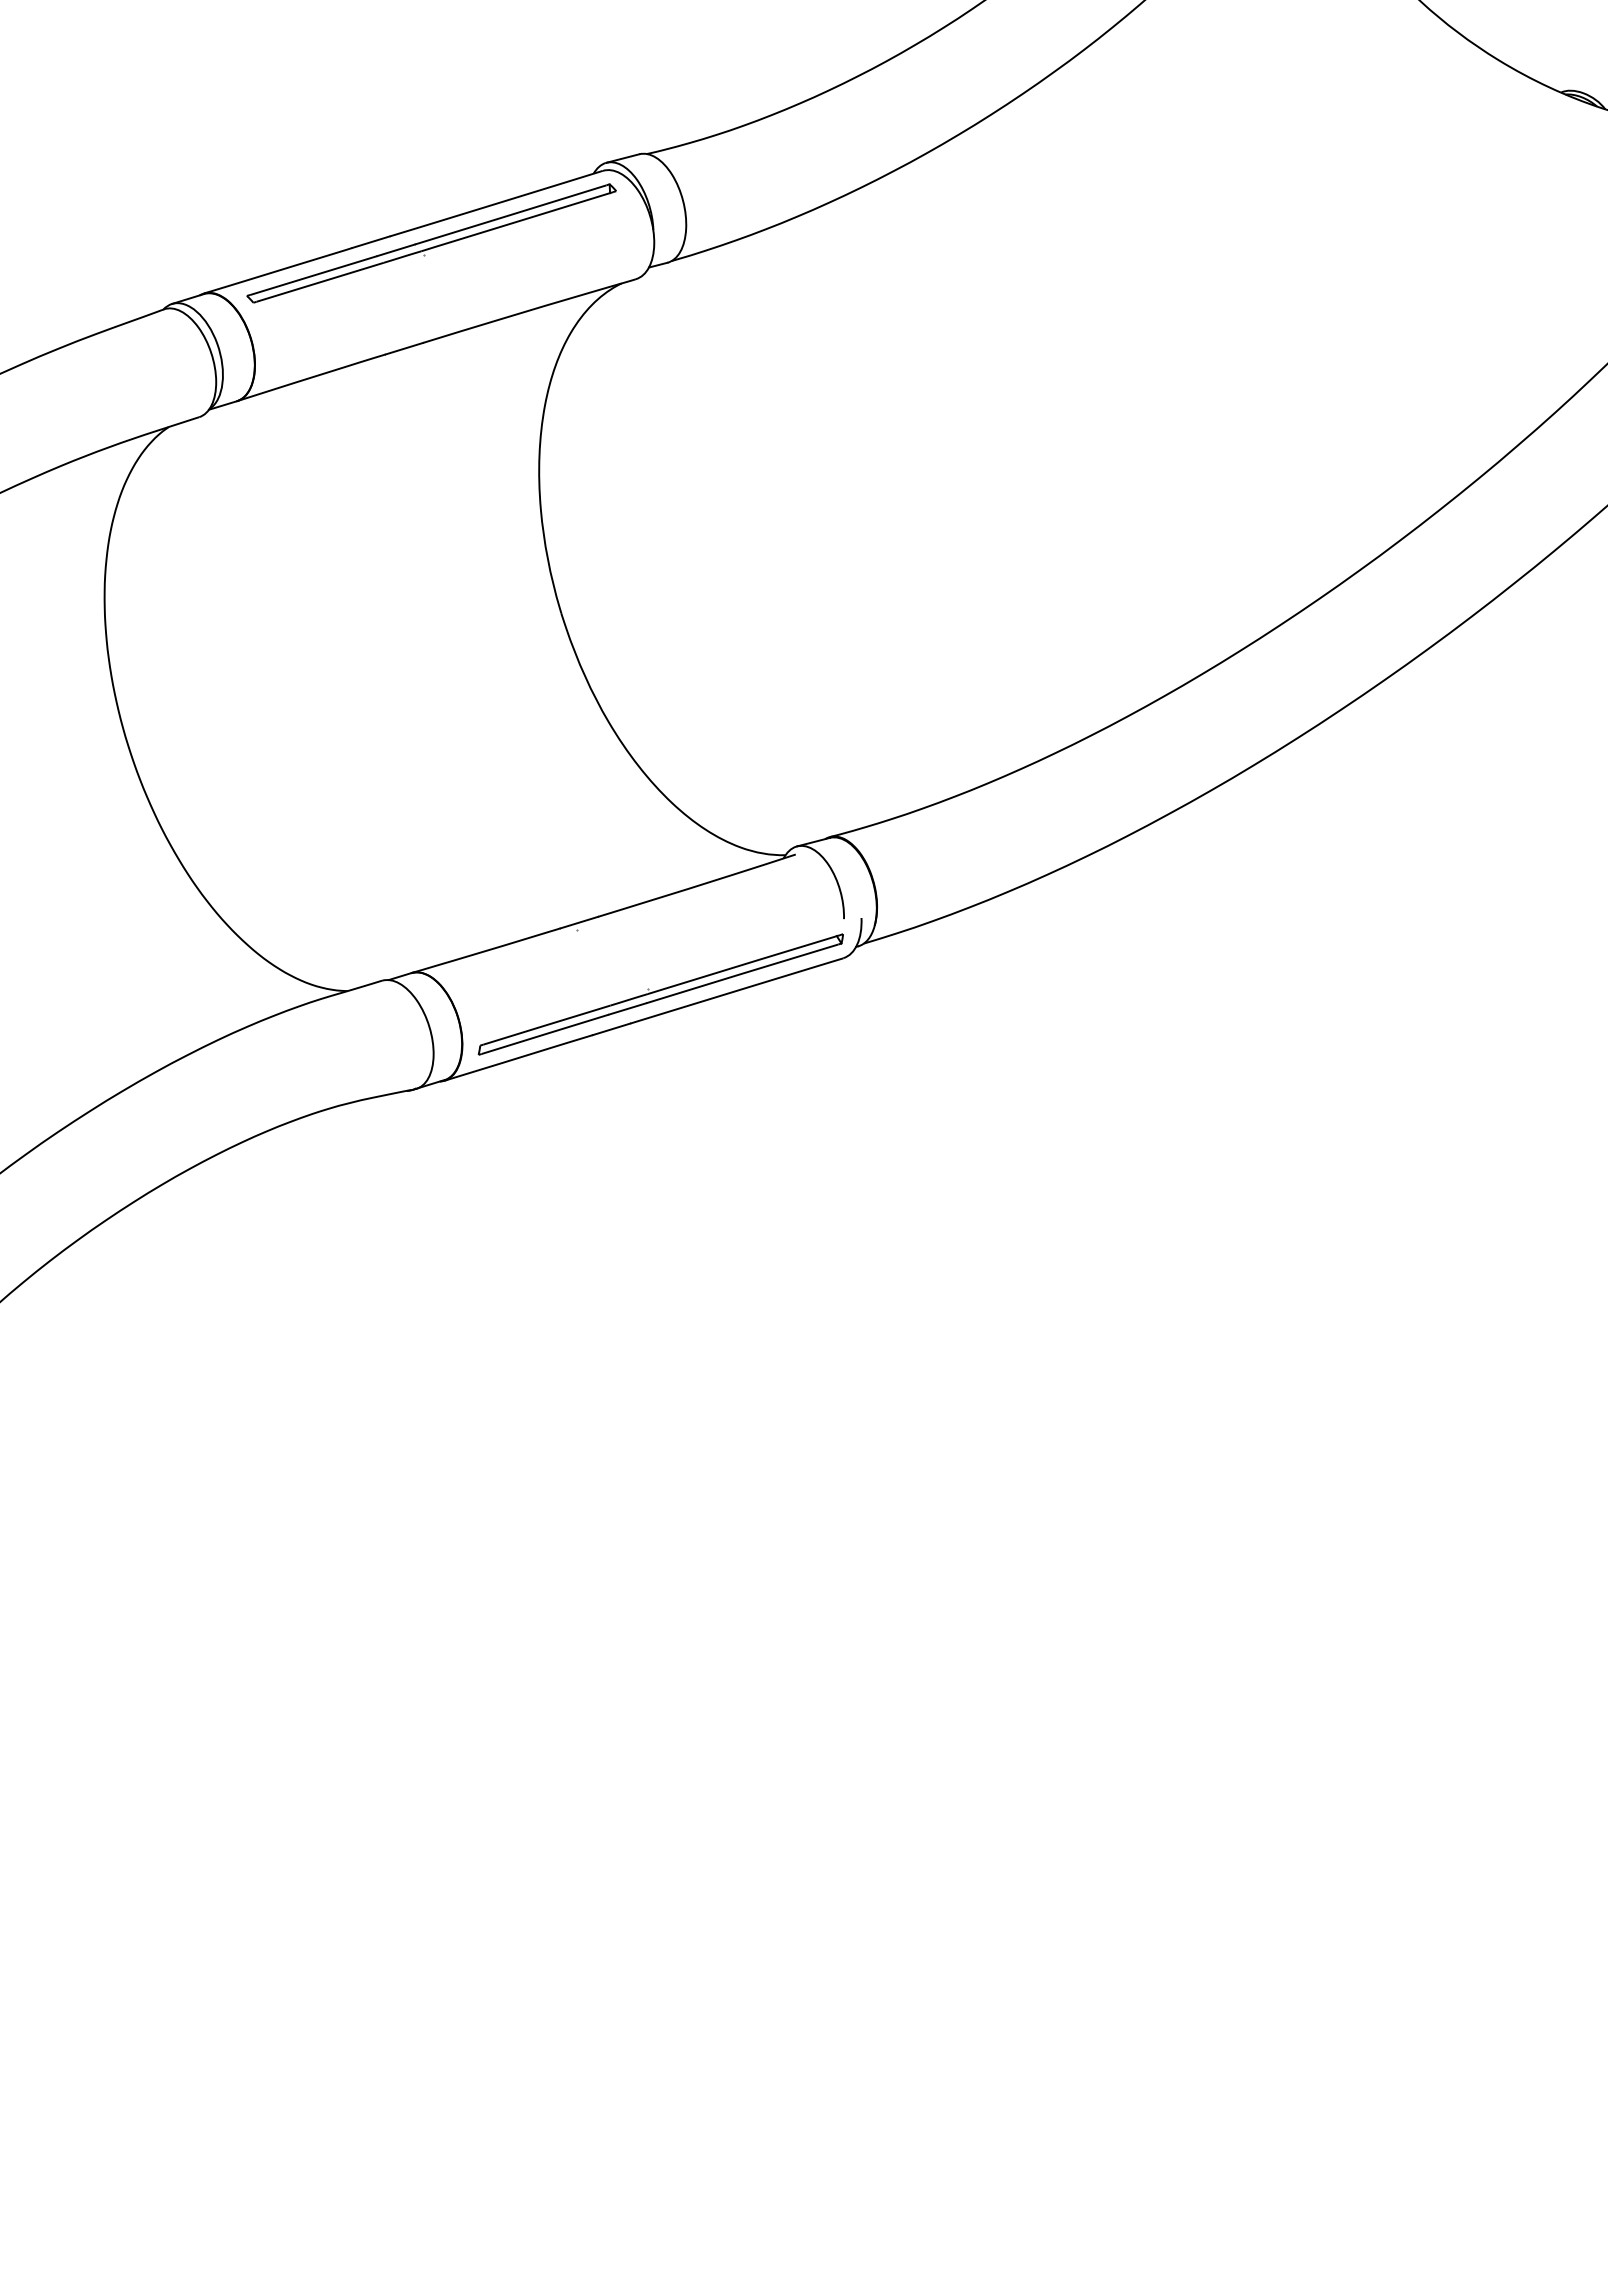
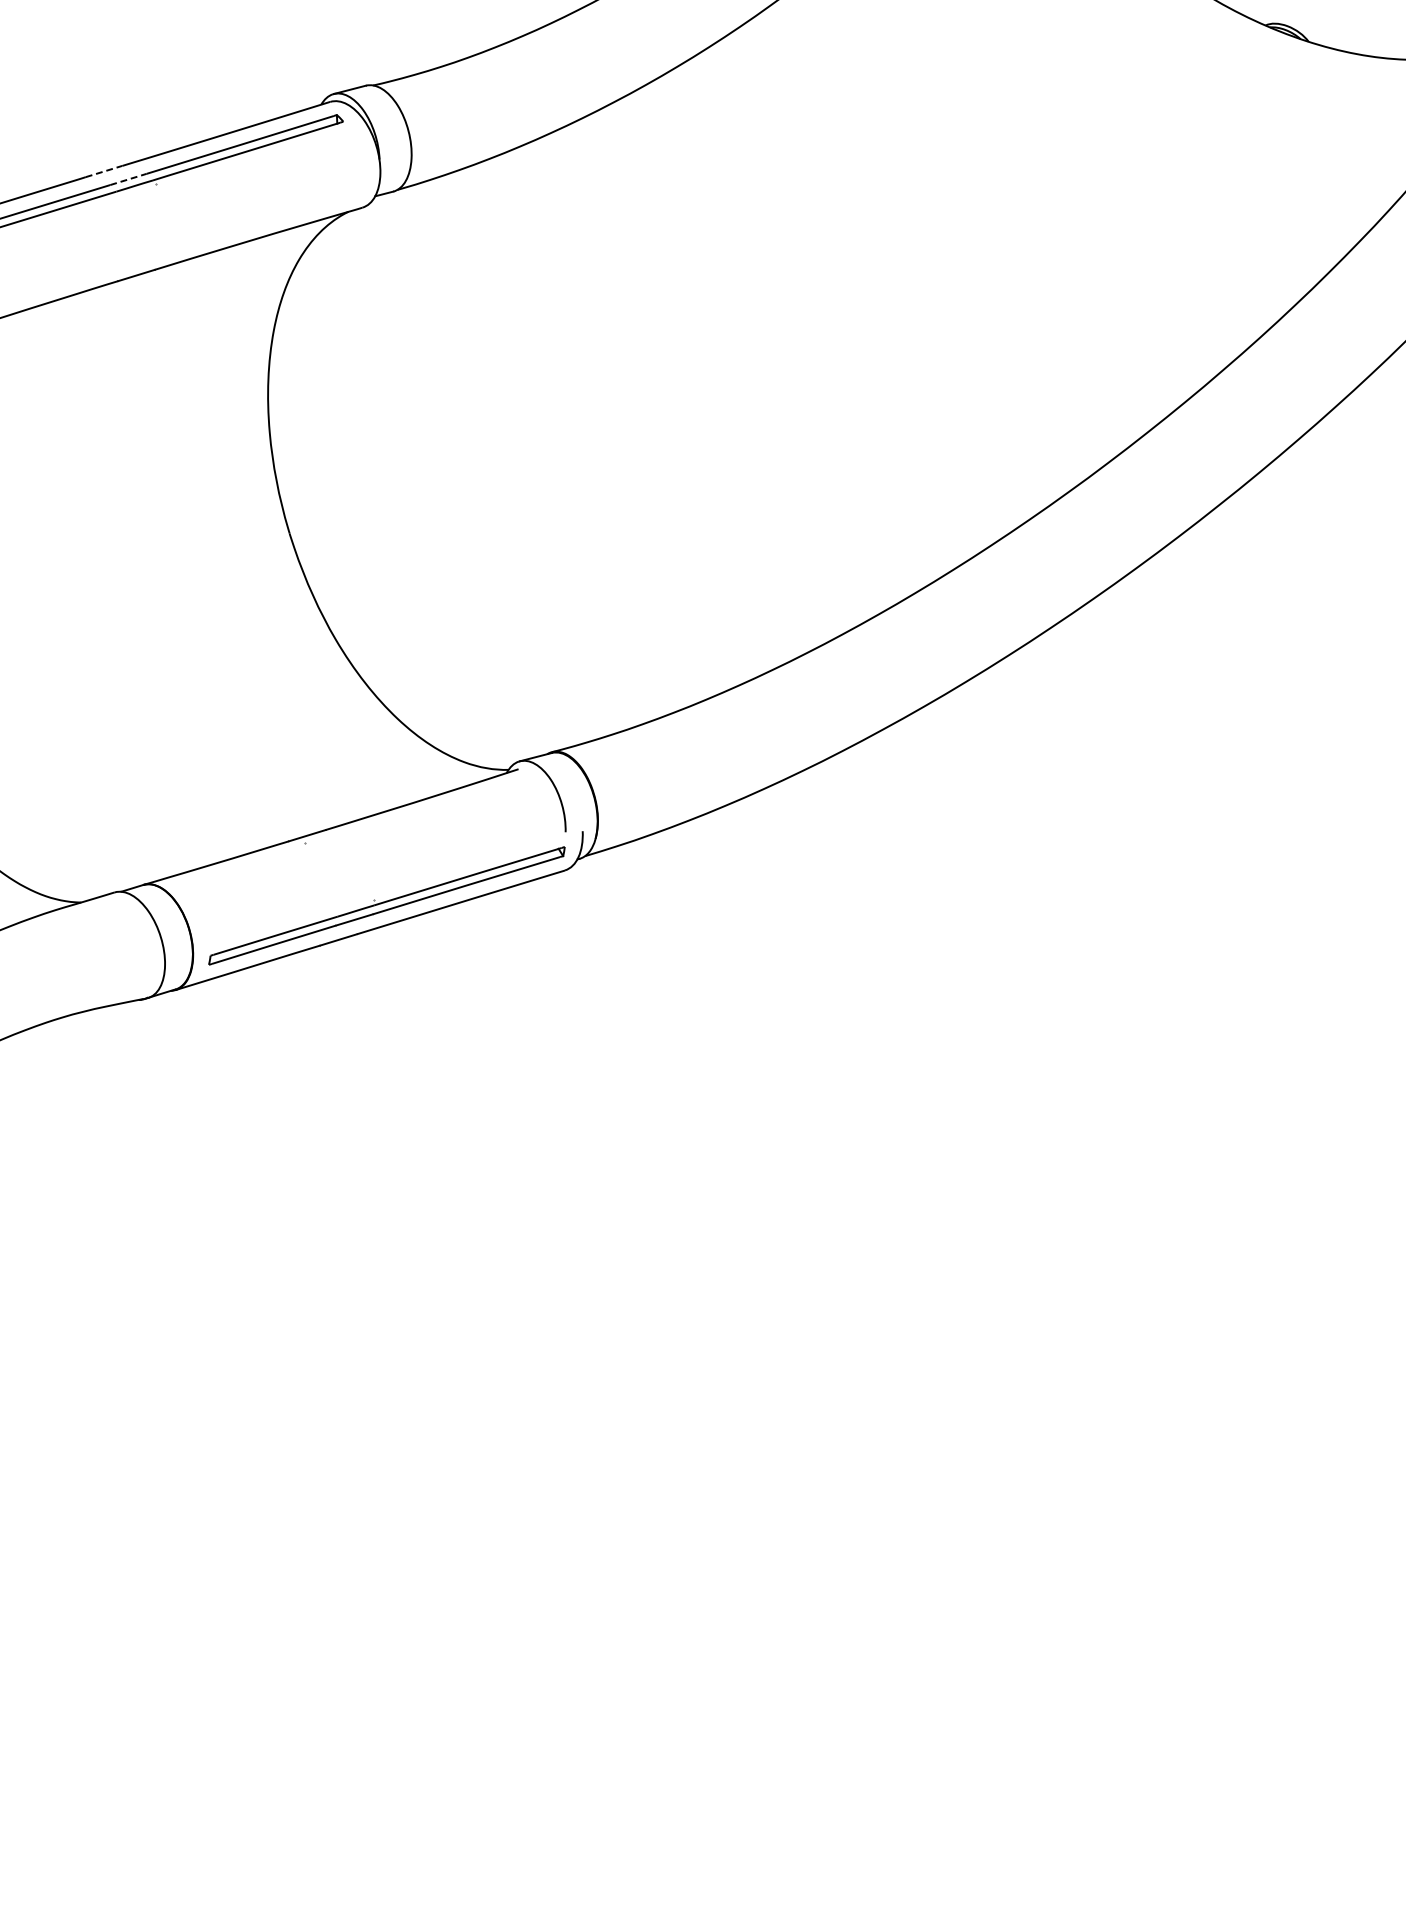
line: (371, 242) -> (104, 171), solid -> dashed
line: (396, 250) -> (128, 179), solid -> dashed

